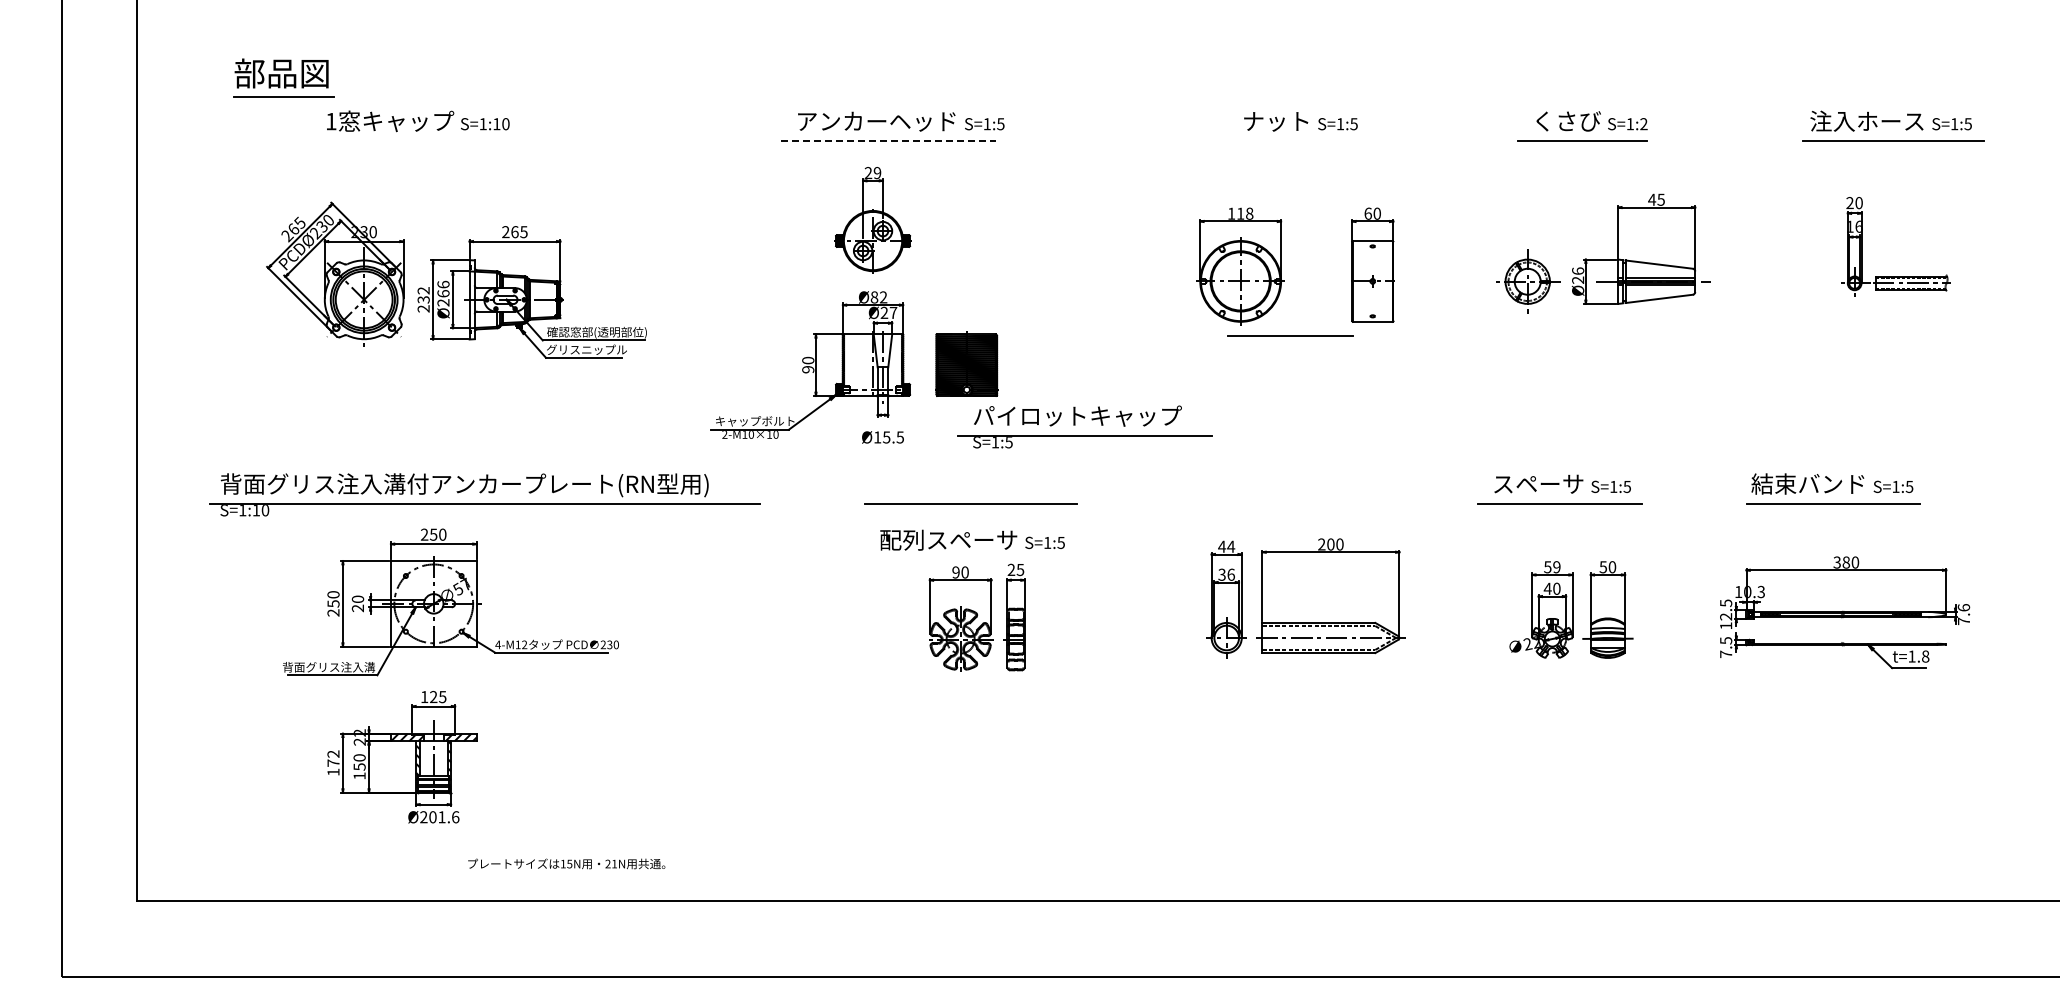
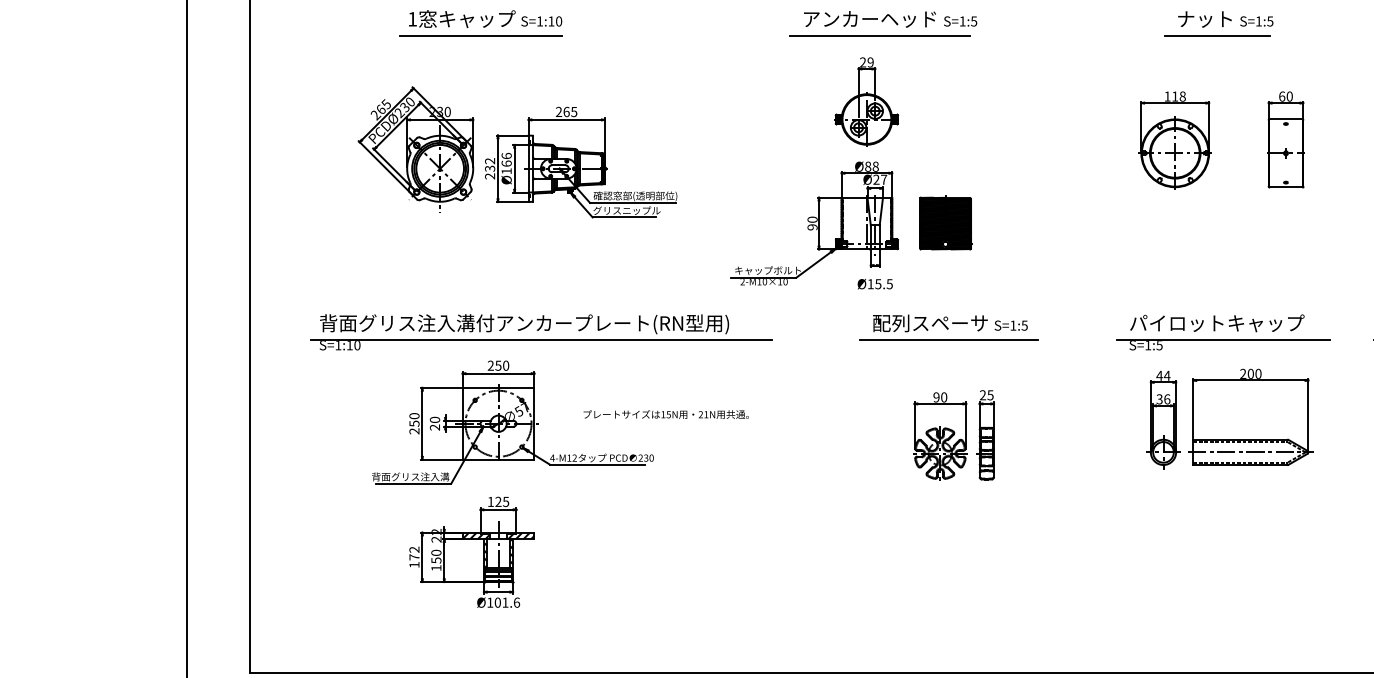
line: (412, 141) -> (480, 36), added
line: (888, 141) -> (879, 36), dashed -> solid
text: (883, 297) -> (875, 166), Ø82 -> Ø88
text: (443, 302) -> (506, 171), Ø266 -> Ø166
line: (1290, 335) -> (1217, 35), moved
part: (1084, 418) -> (1222, 325), moved
text: (972, 539) -> (950, 322), moved
text: (423, 817) -> (489, 602), Ø201.6 -> Ø101.6
text: (566, 863) -> (666, 414), moved

